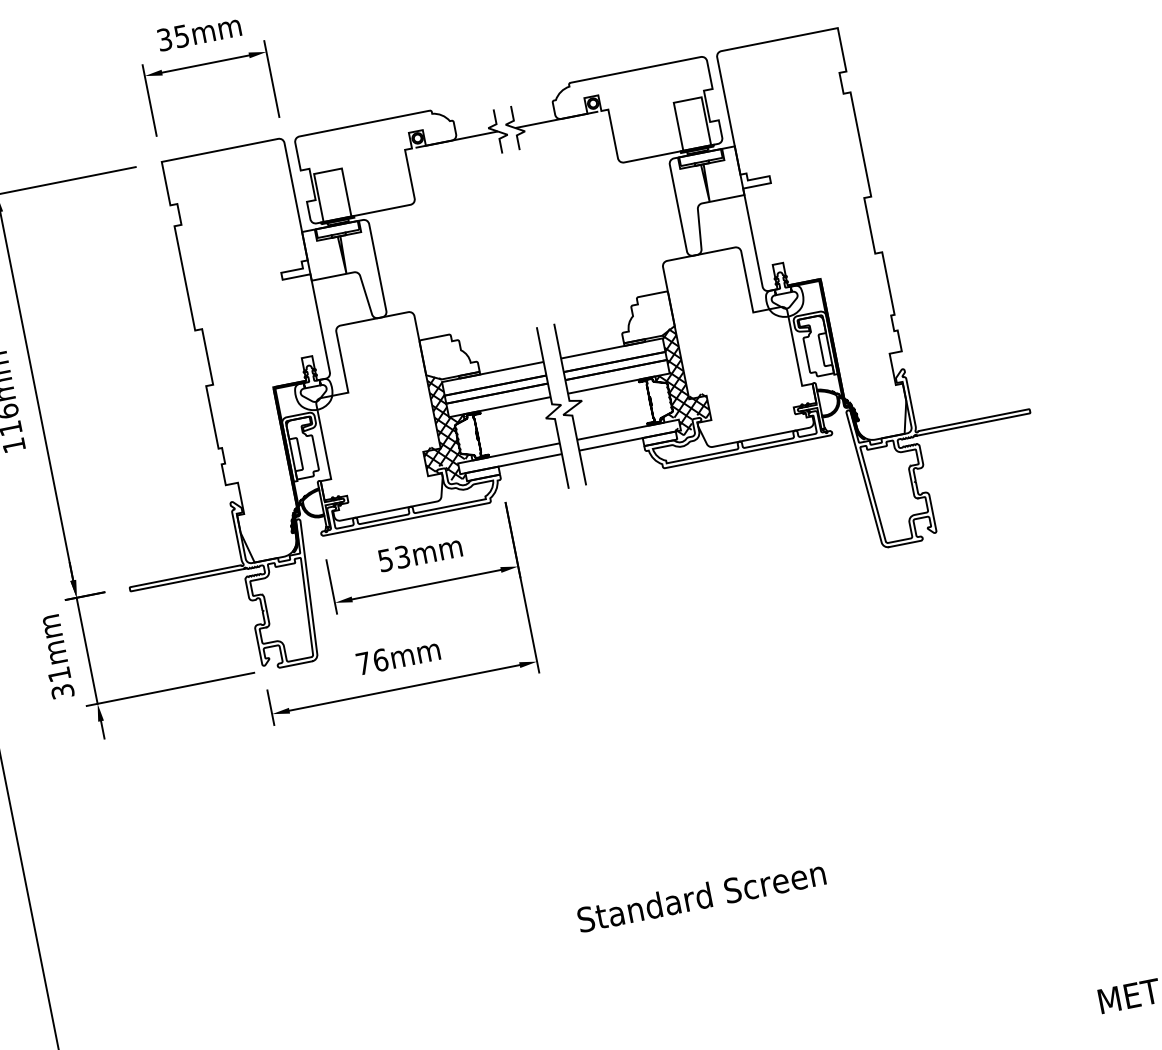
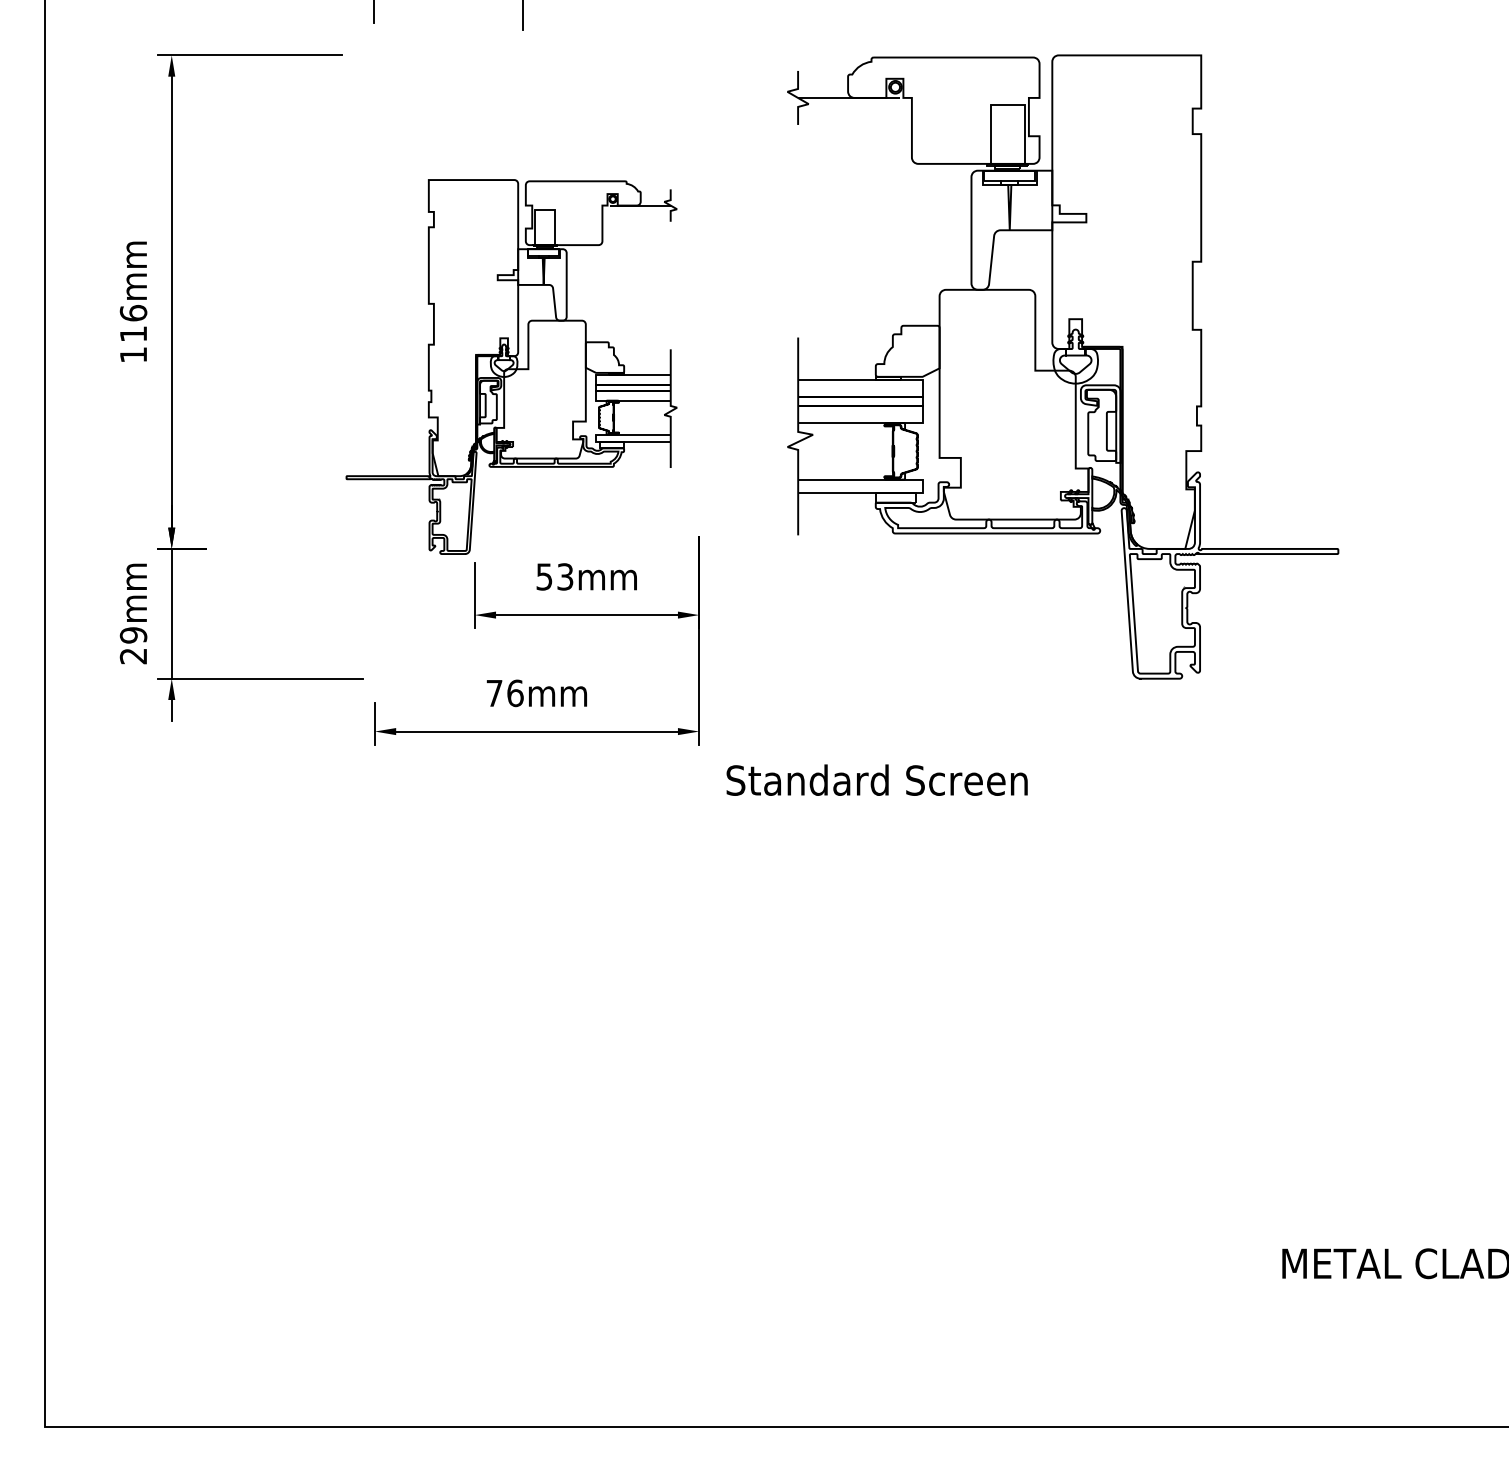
hatch: (677, 381) -> (930, 434), removed
part: (324, 393) -> (511, 366), size x0.6
text: (61, 682) -> (133, 645), 31mm -> 29mm
text: (700, 895) -> (876, 779), moved

